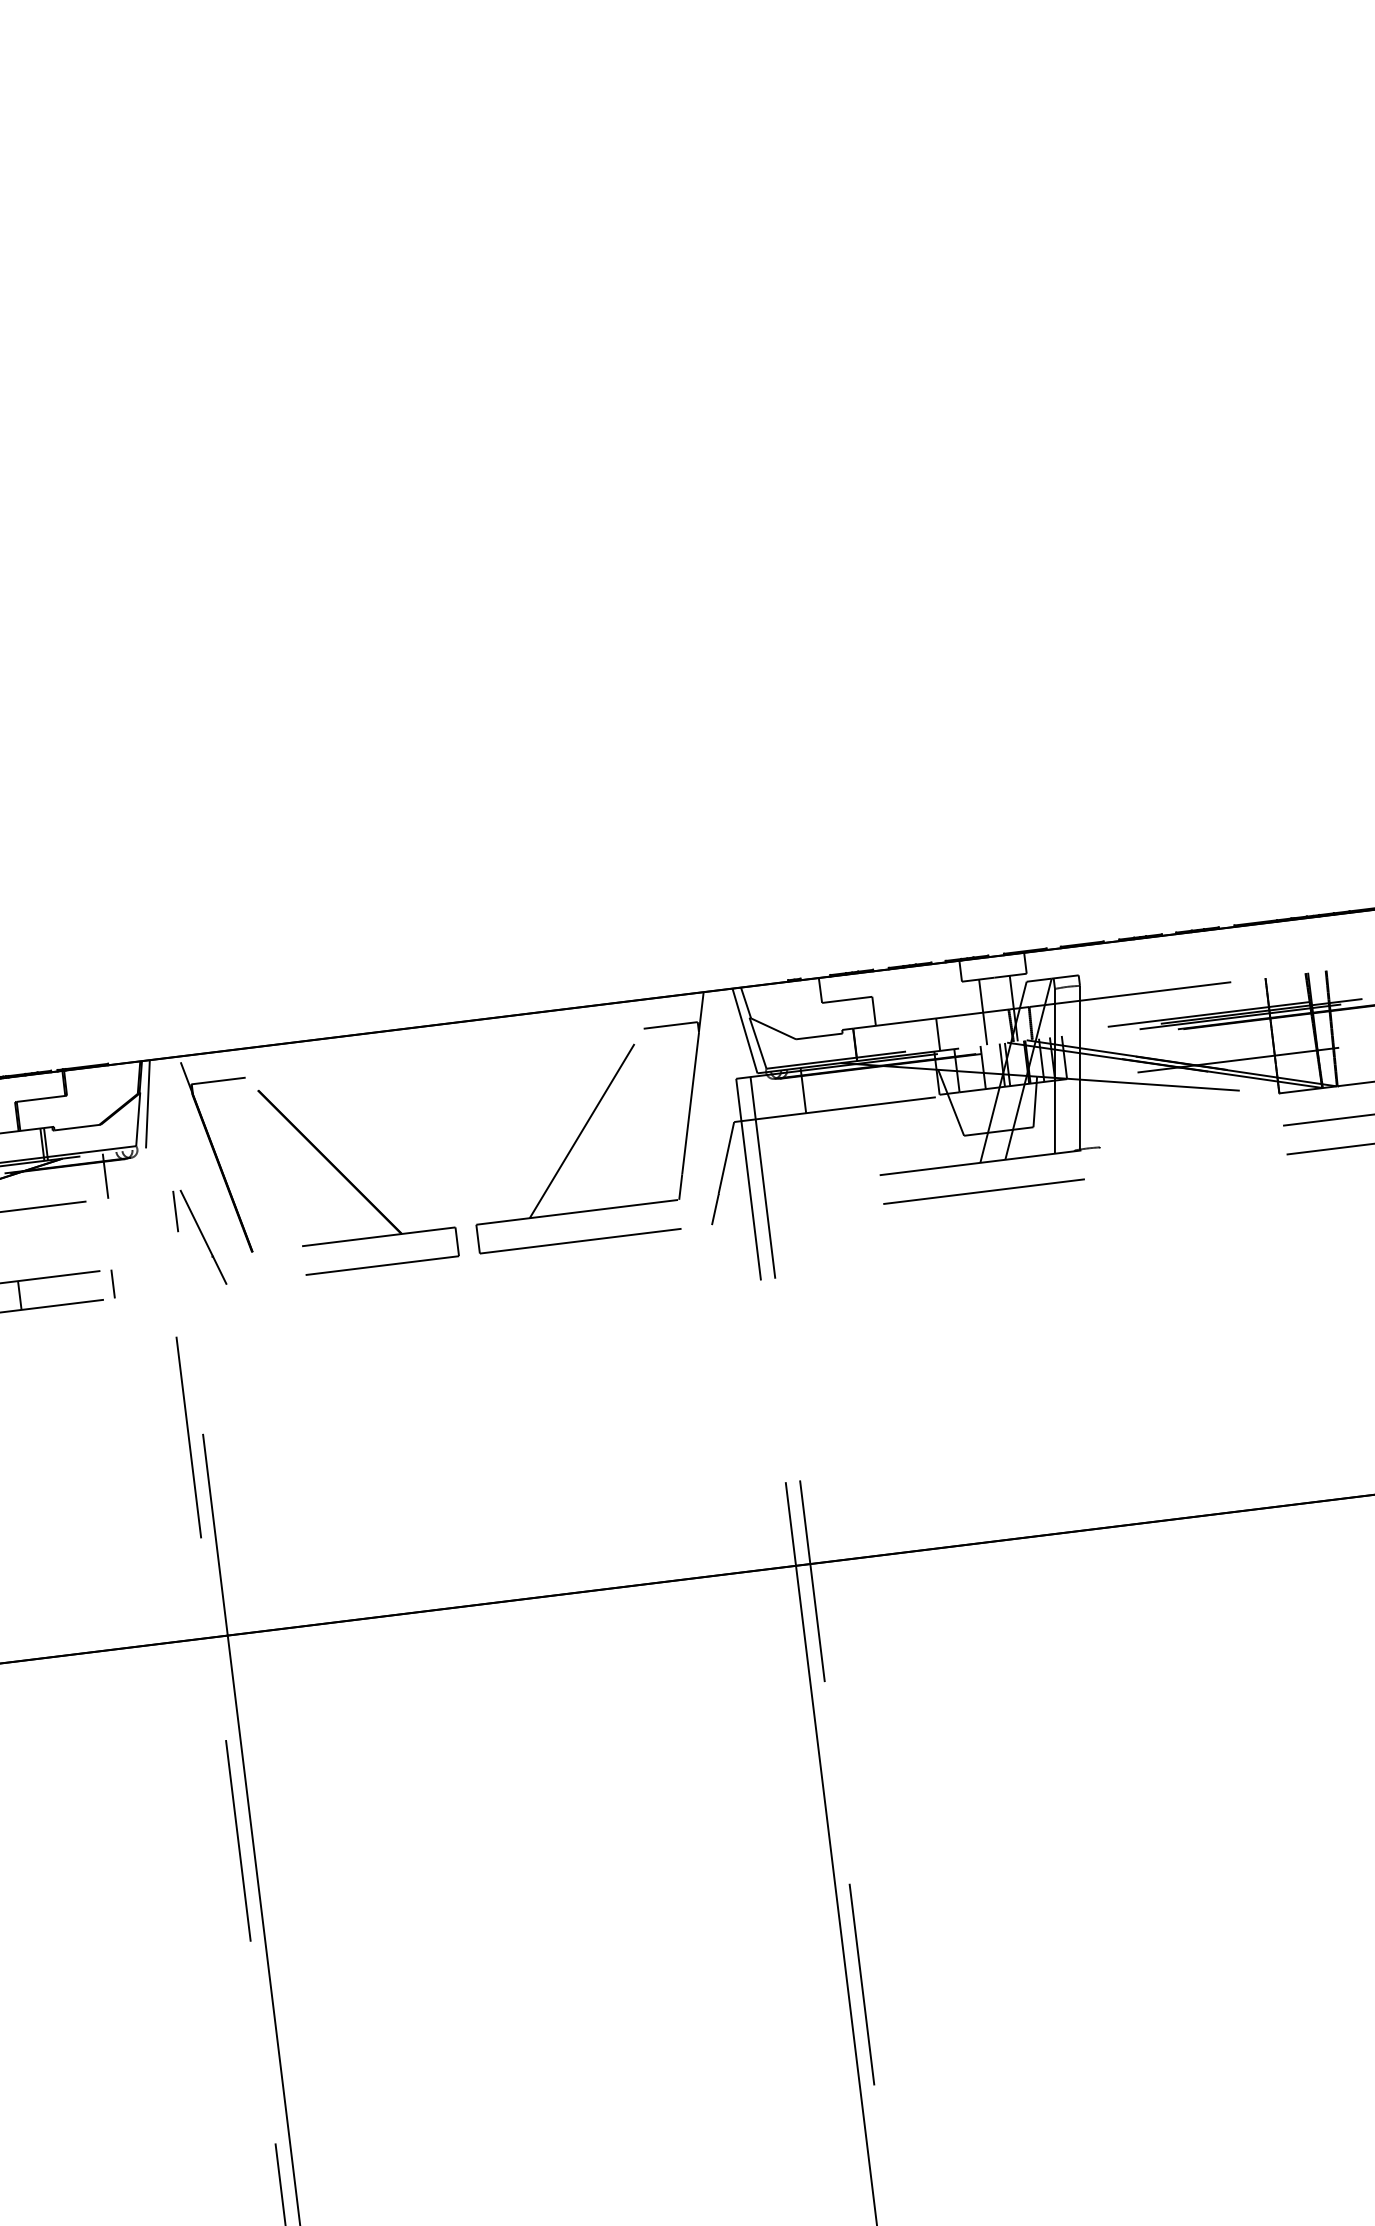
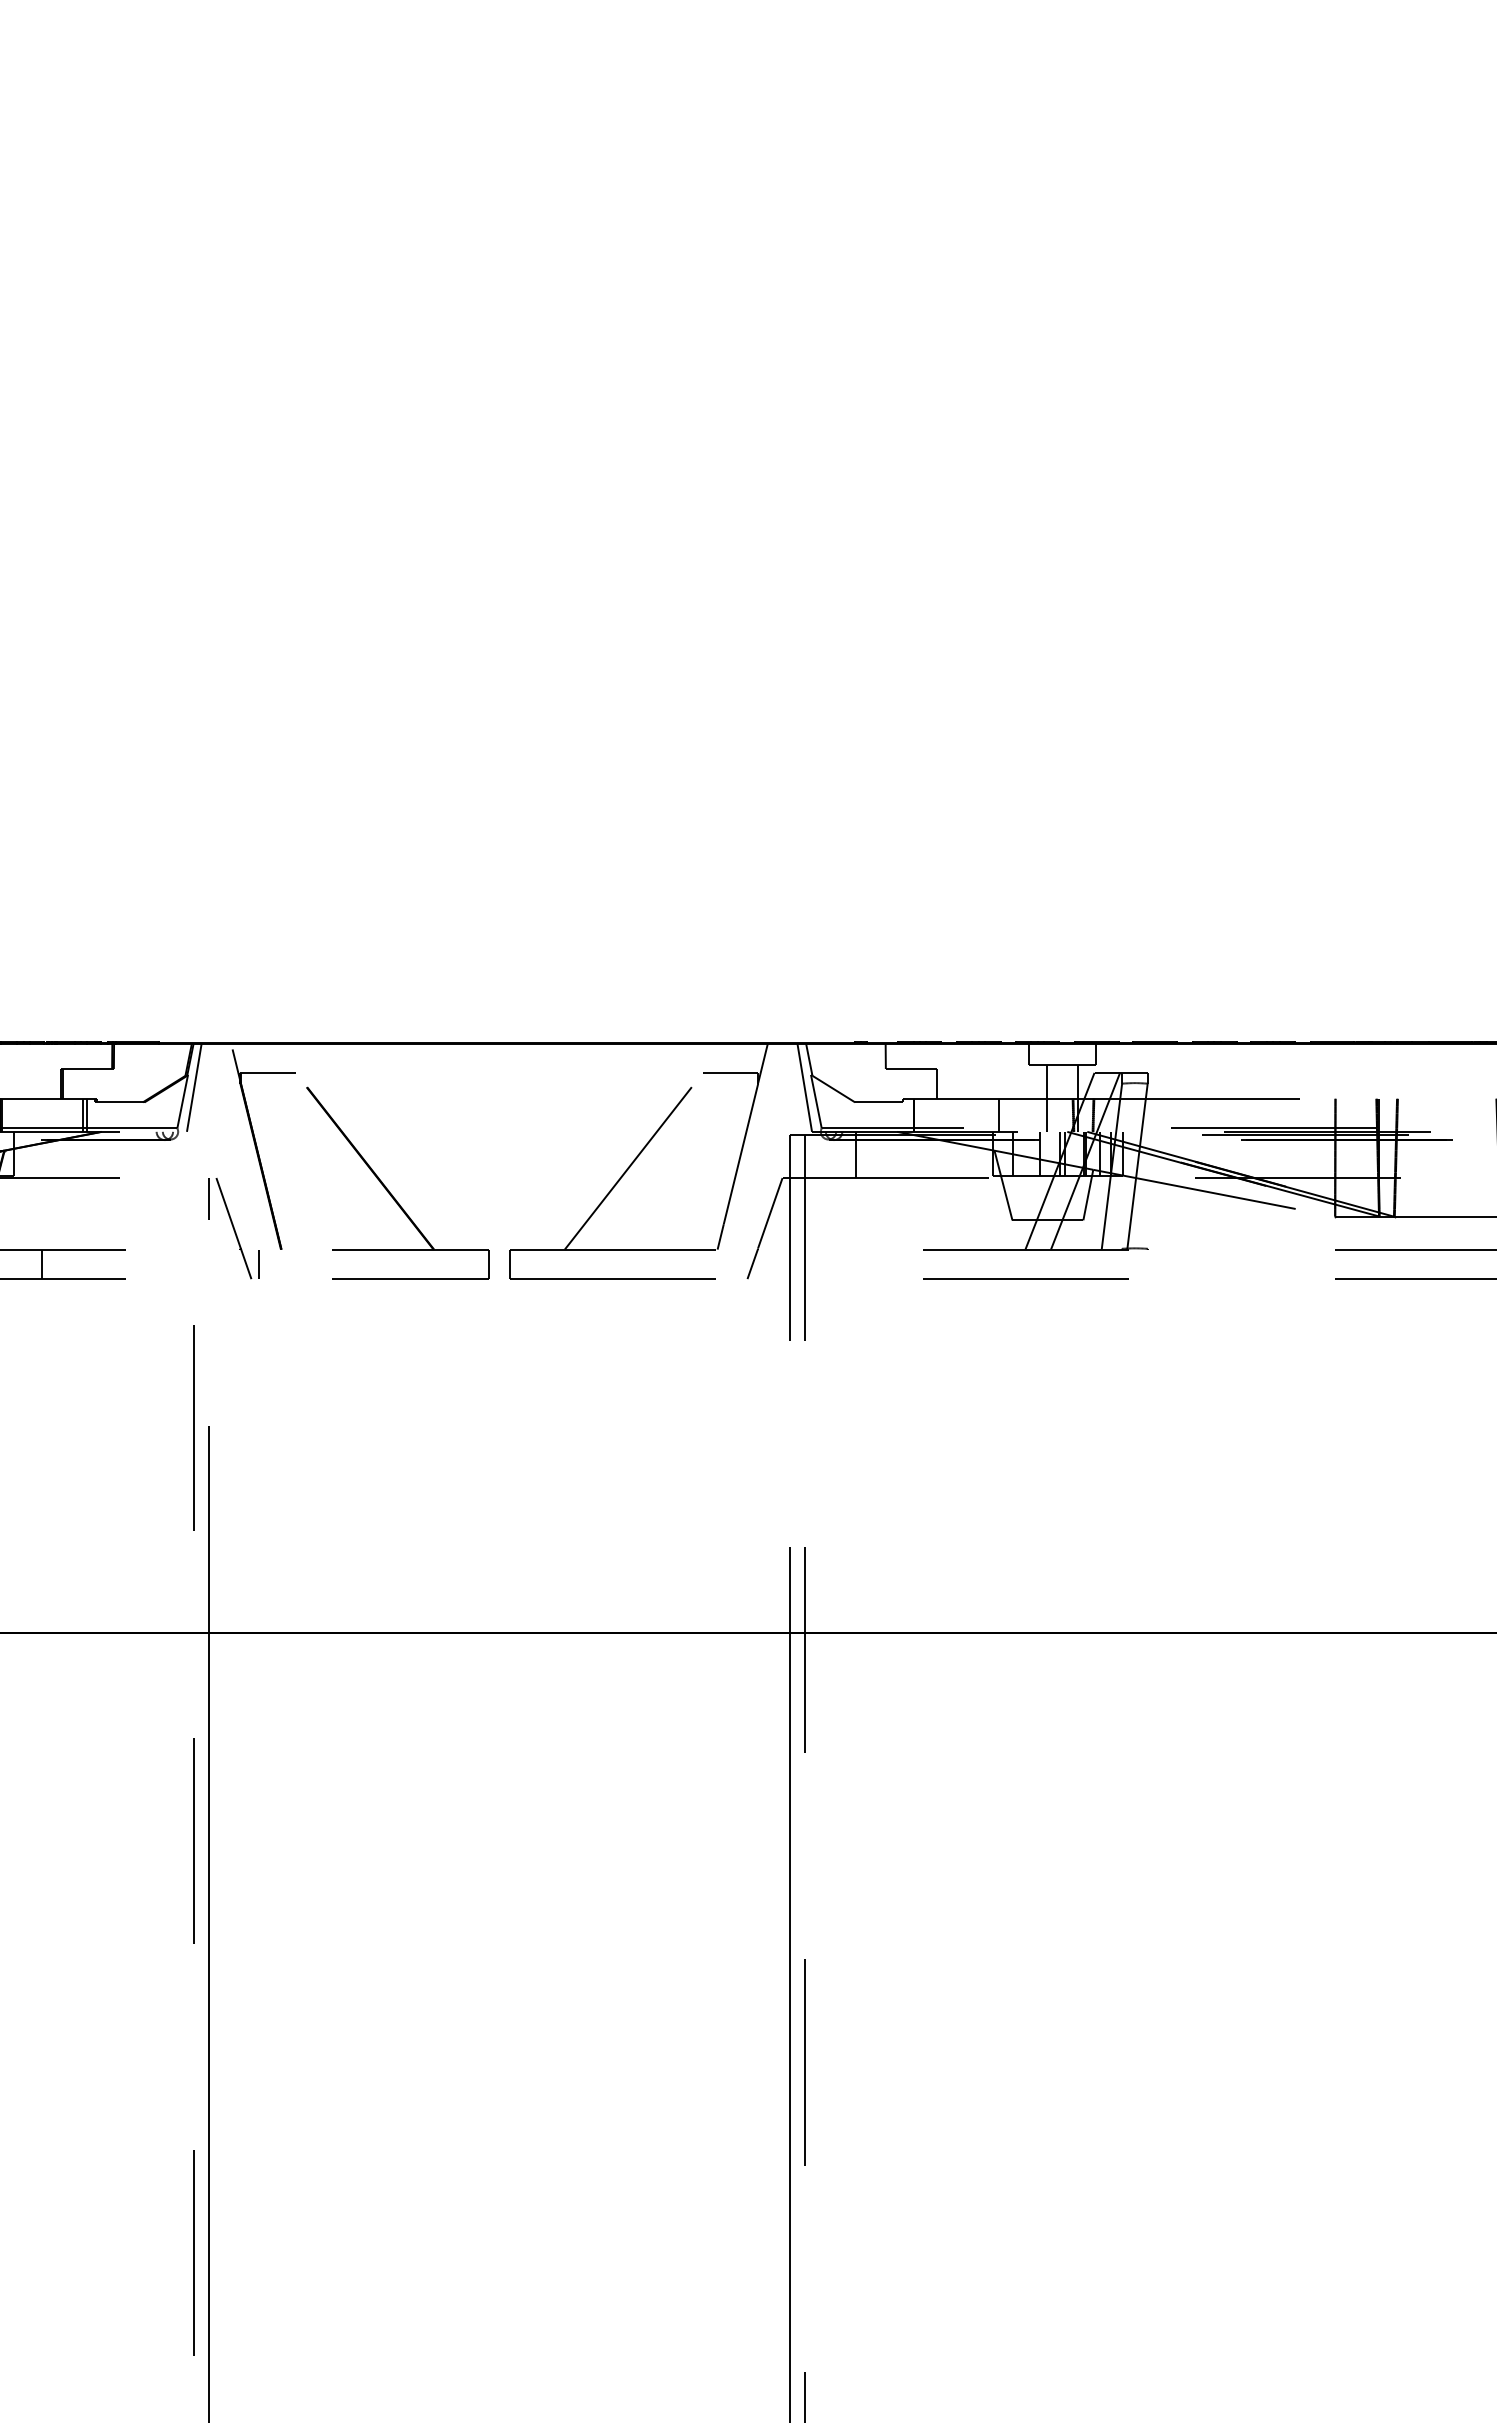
line: (105, 1175) -> (142, 1154), removed
line: (112, 1284) -> (258, 1264), moved

